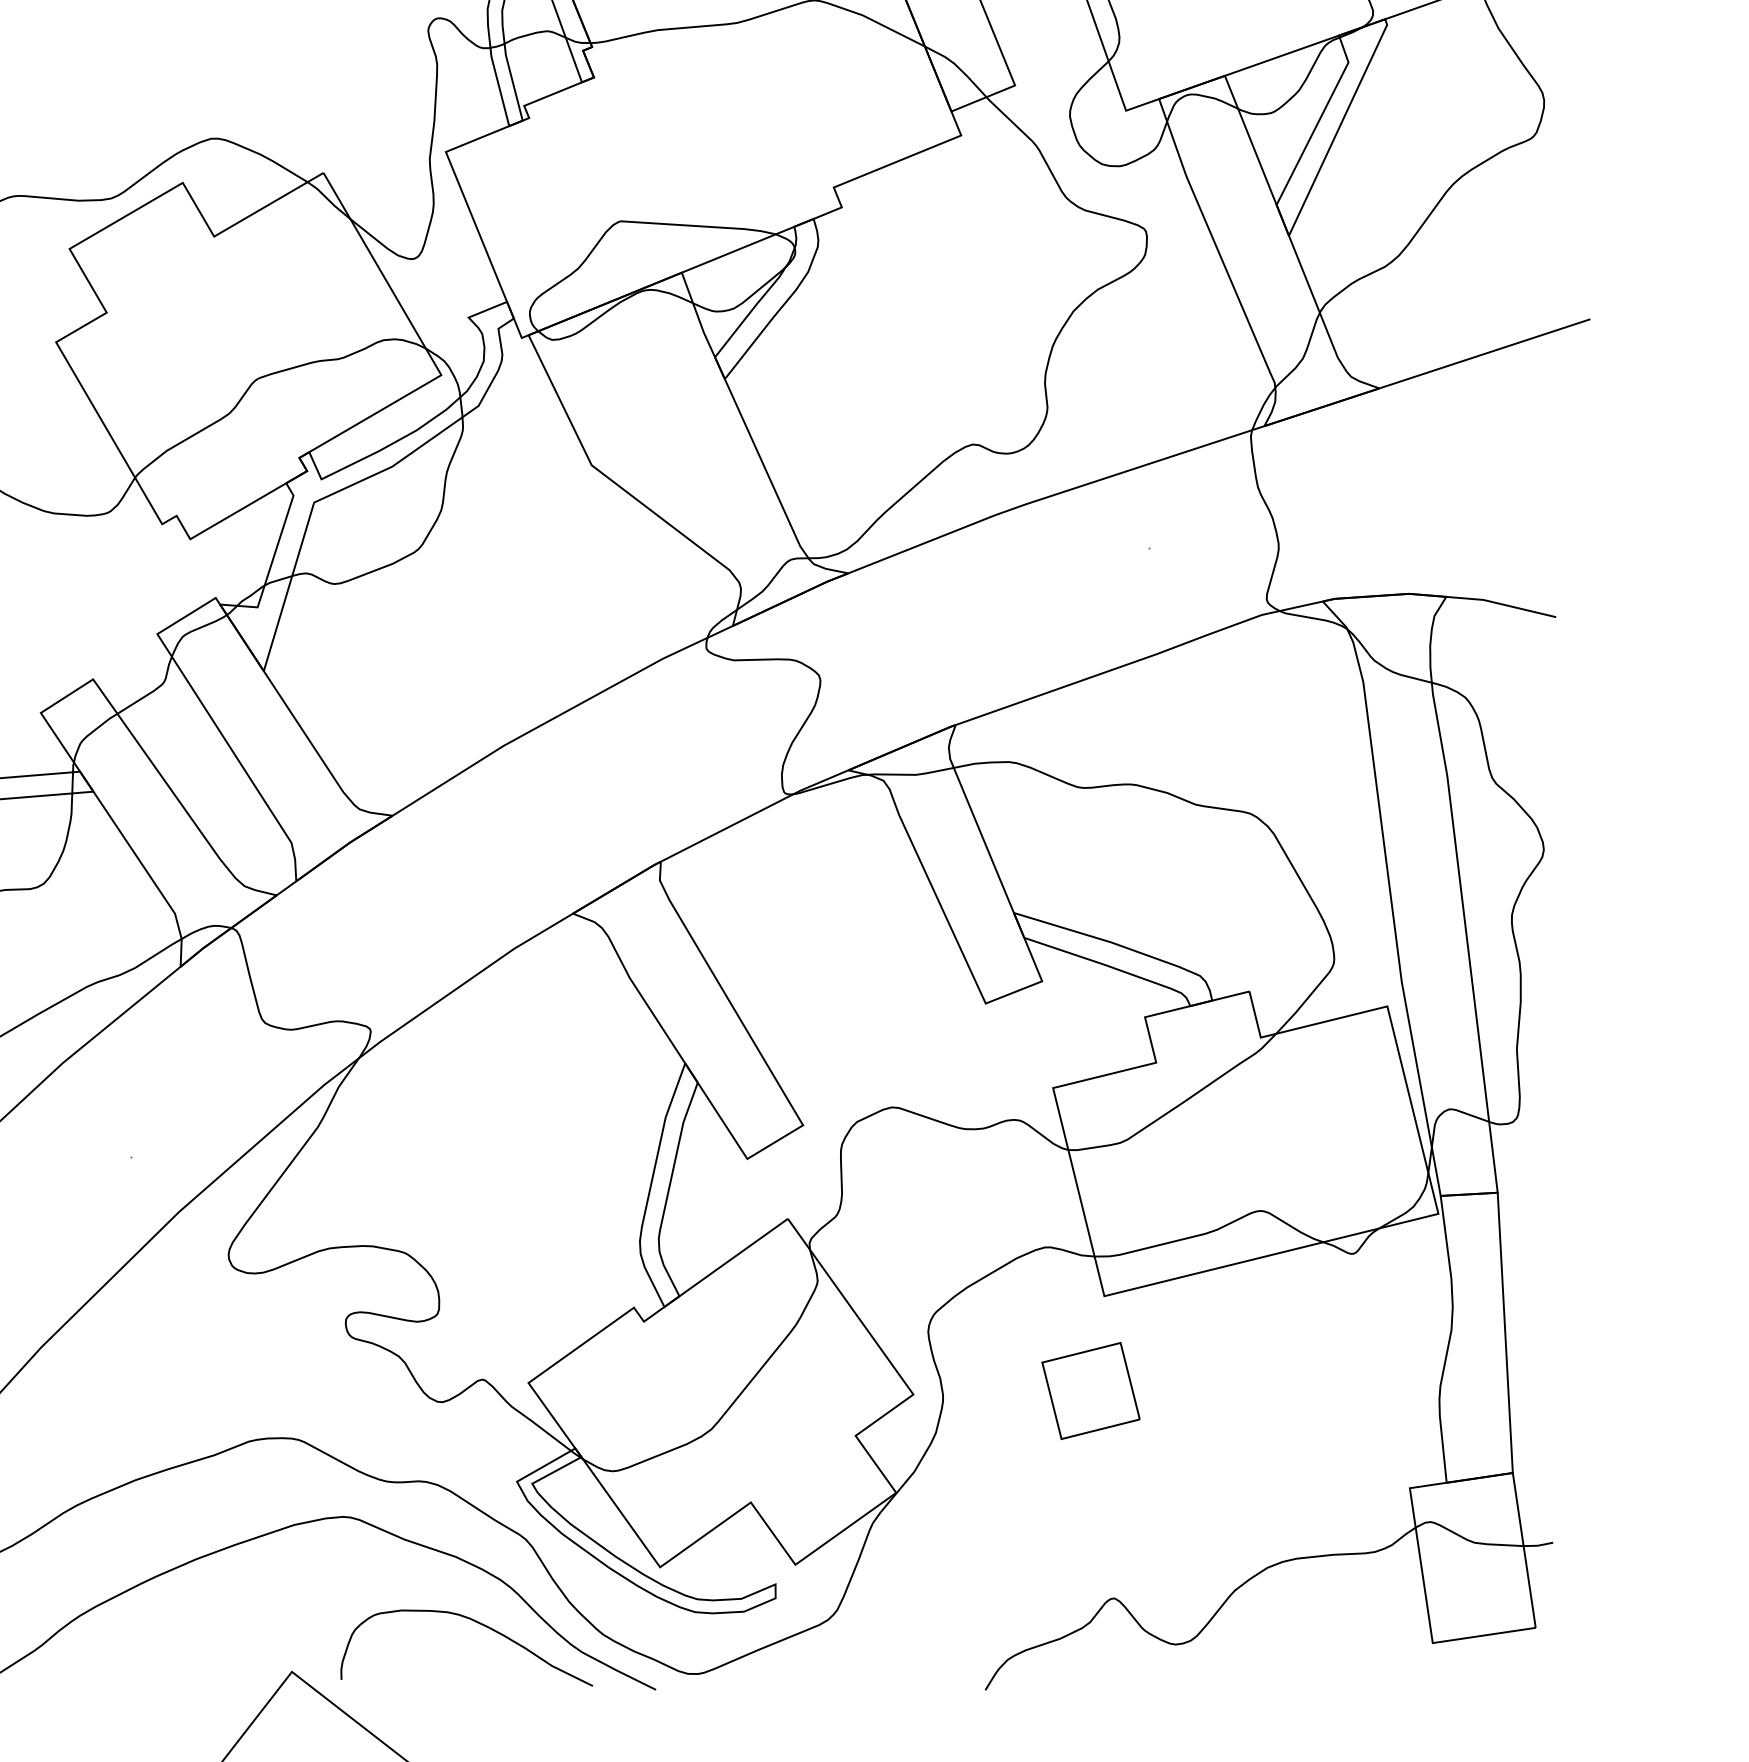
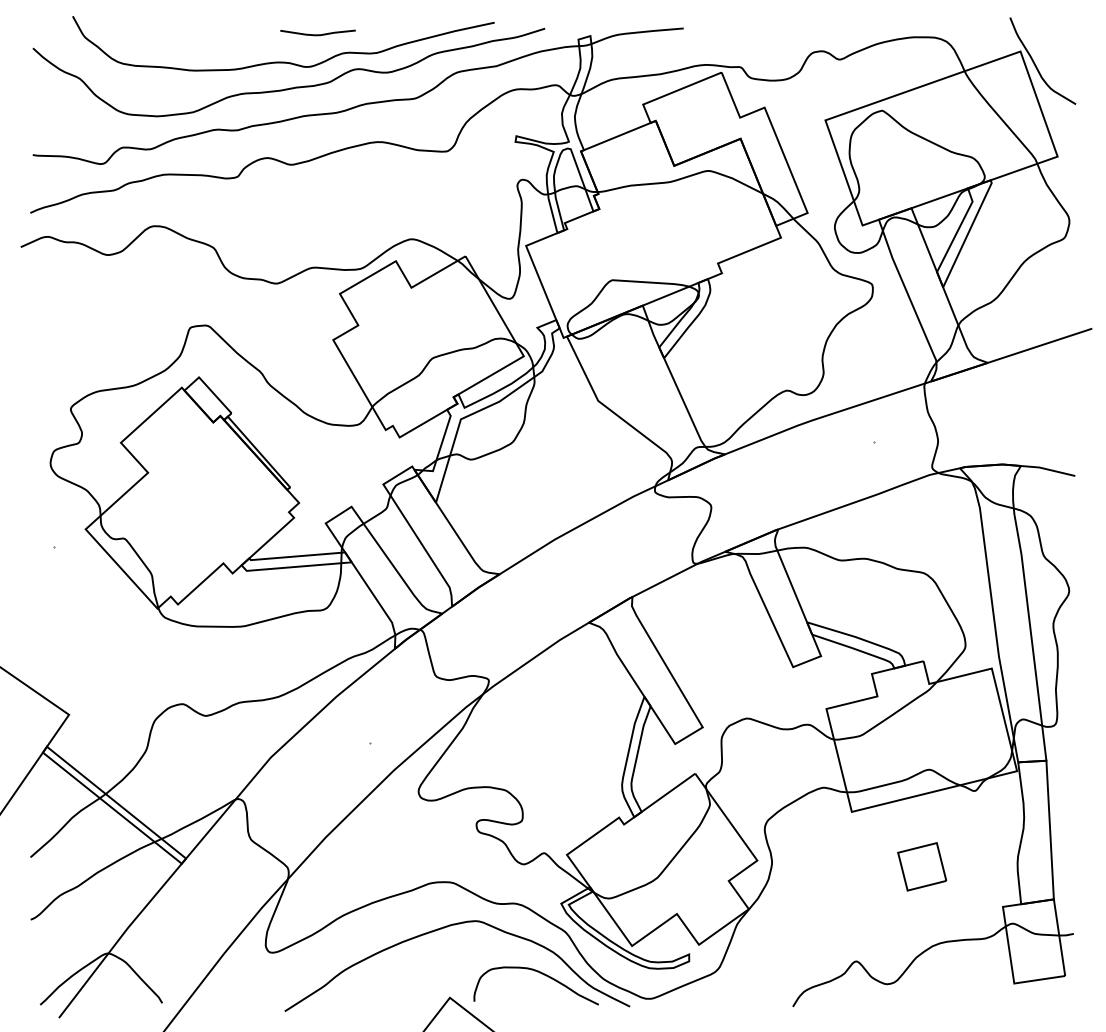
part: (1091, 1390) -> (922, 866), moved

